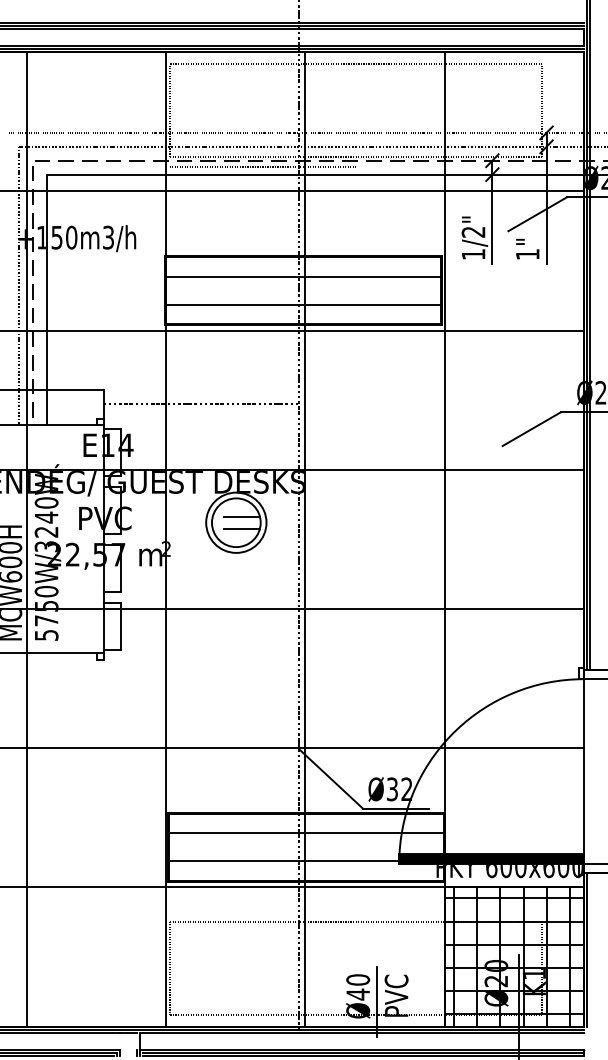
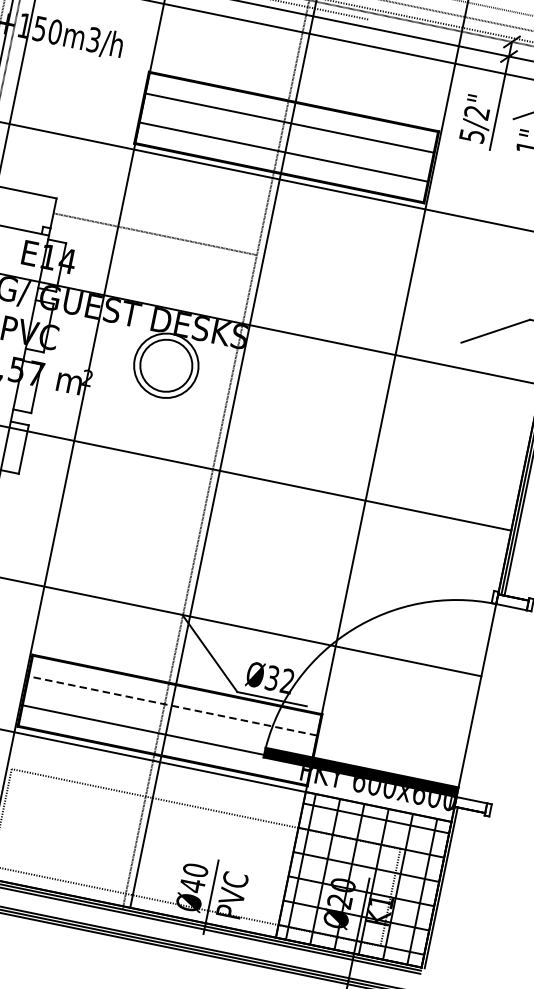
text: (473, 254) -> (472, 136), 1/2" -> 5/2"
line: (241, 516) -> (173, 360), removed
line: (241, 528) -> (170, 372), removed
line: (306, 833) -> (173, 705), solid -> dashed

